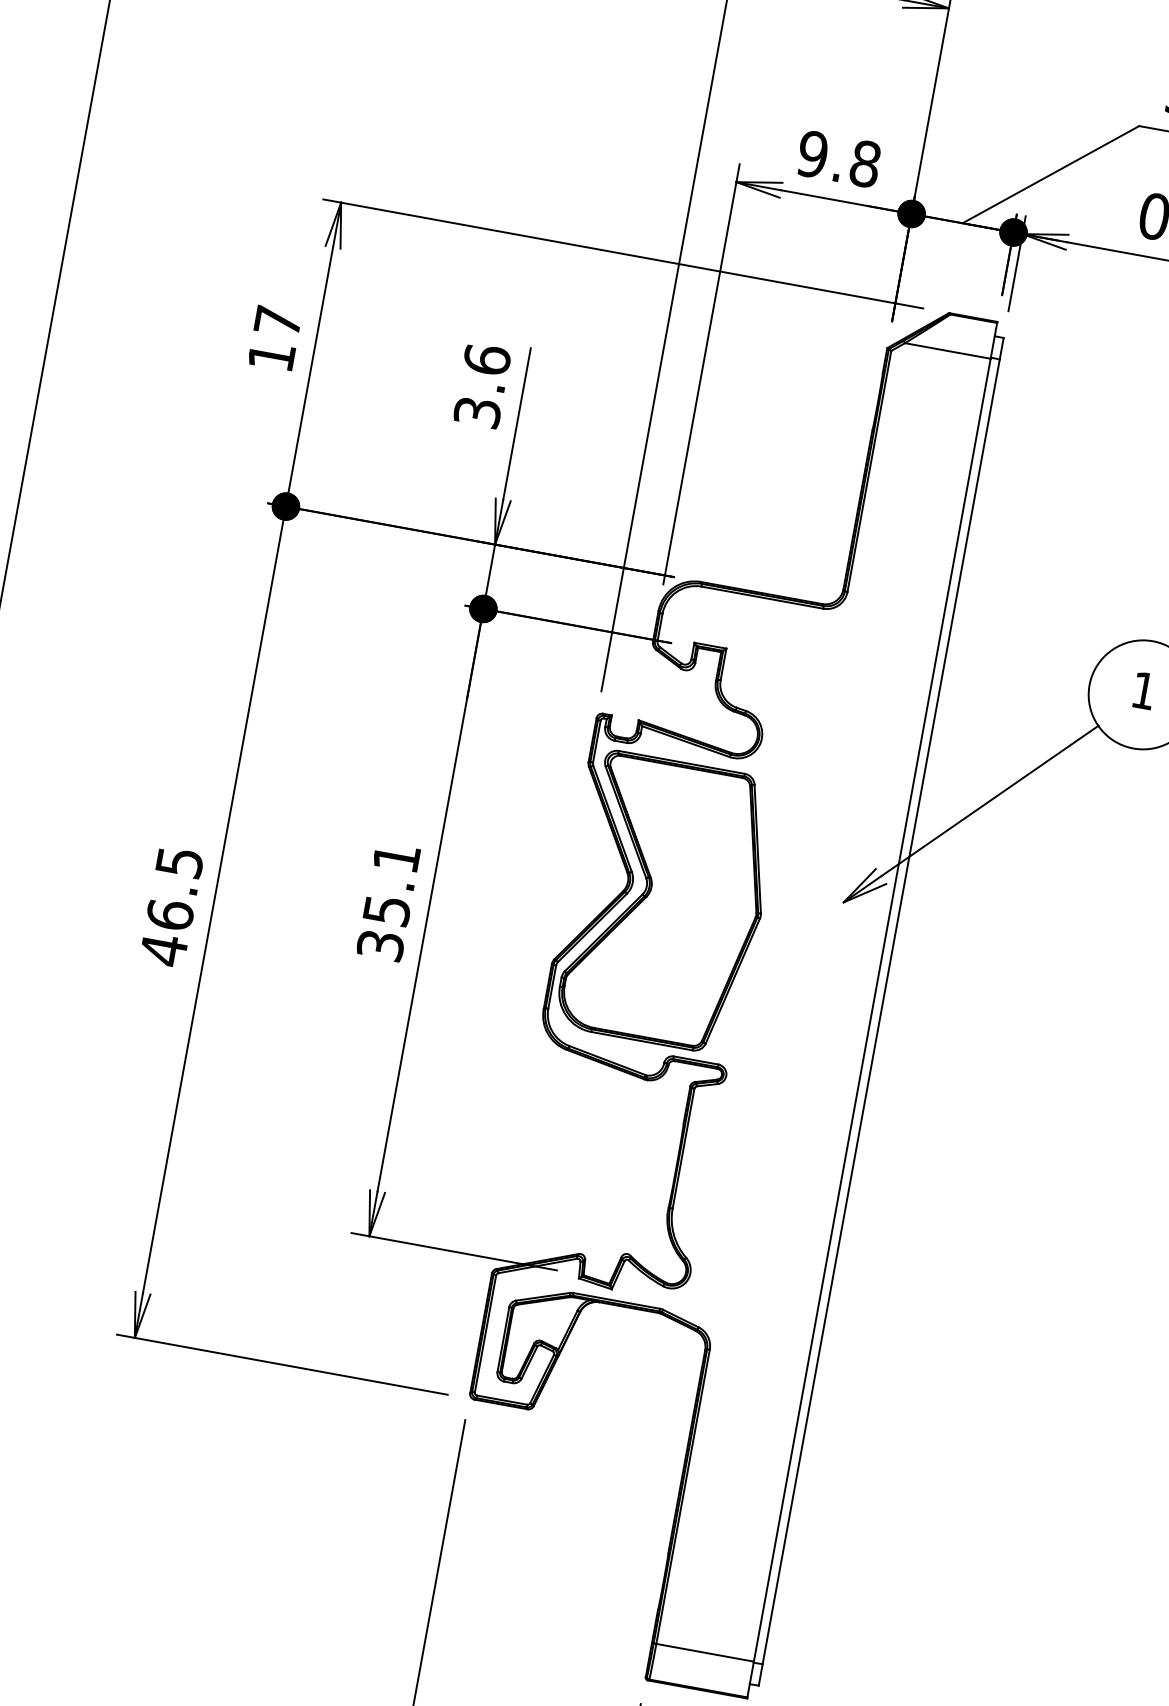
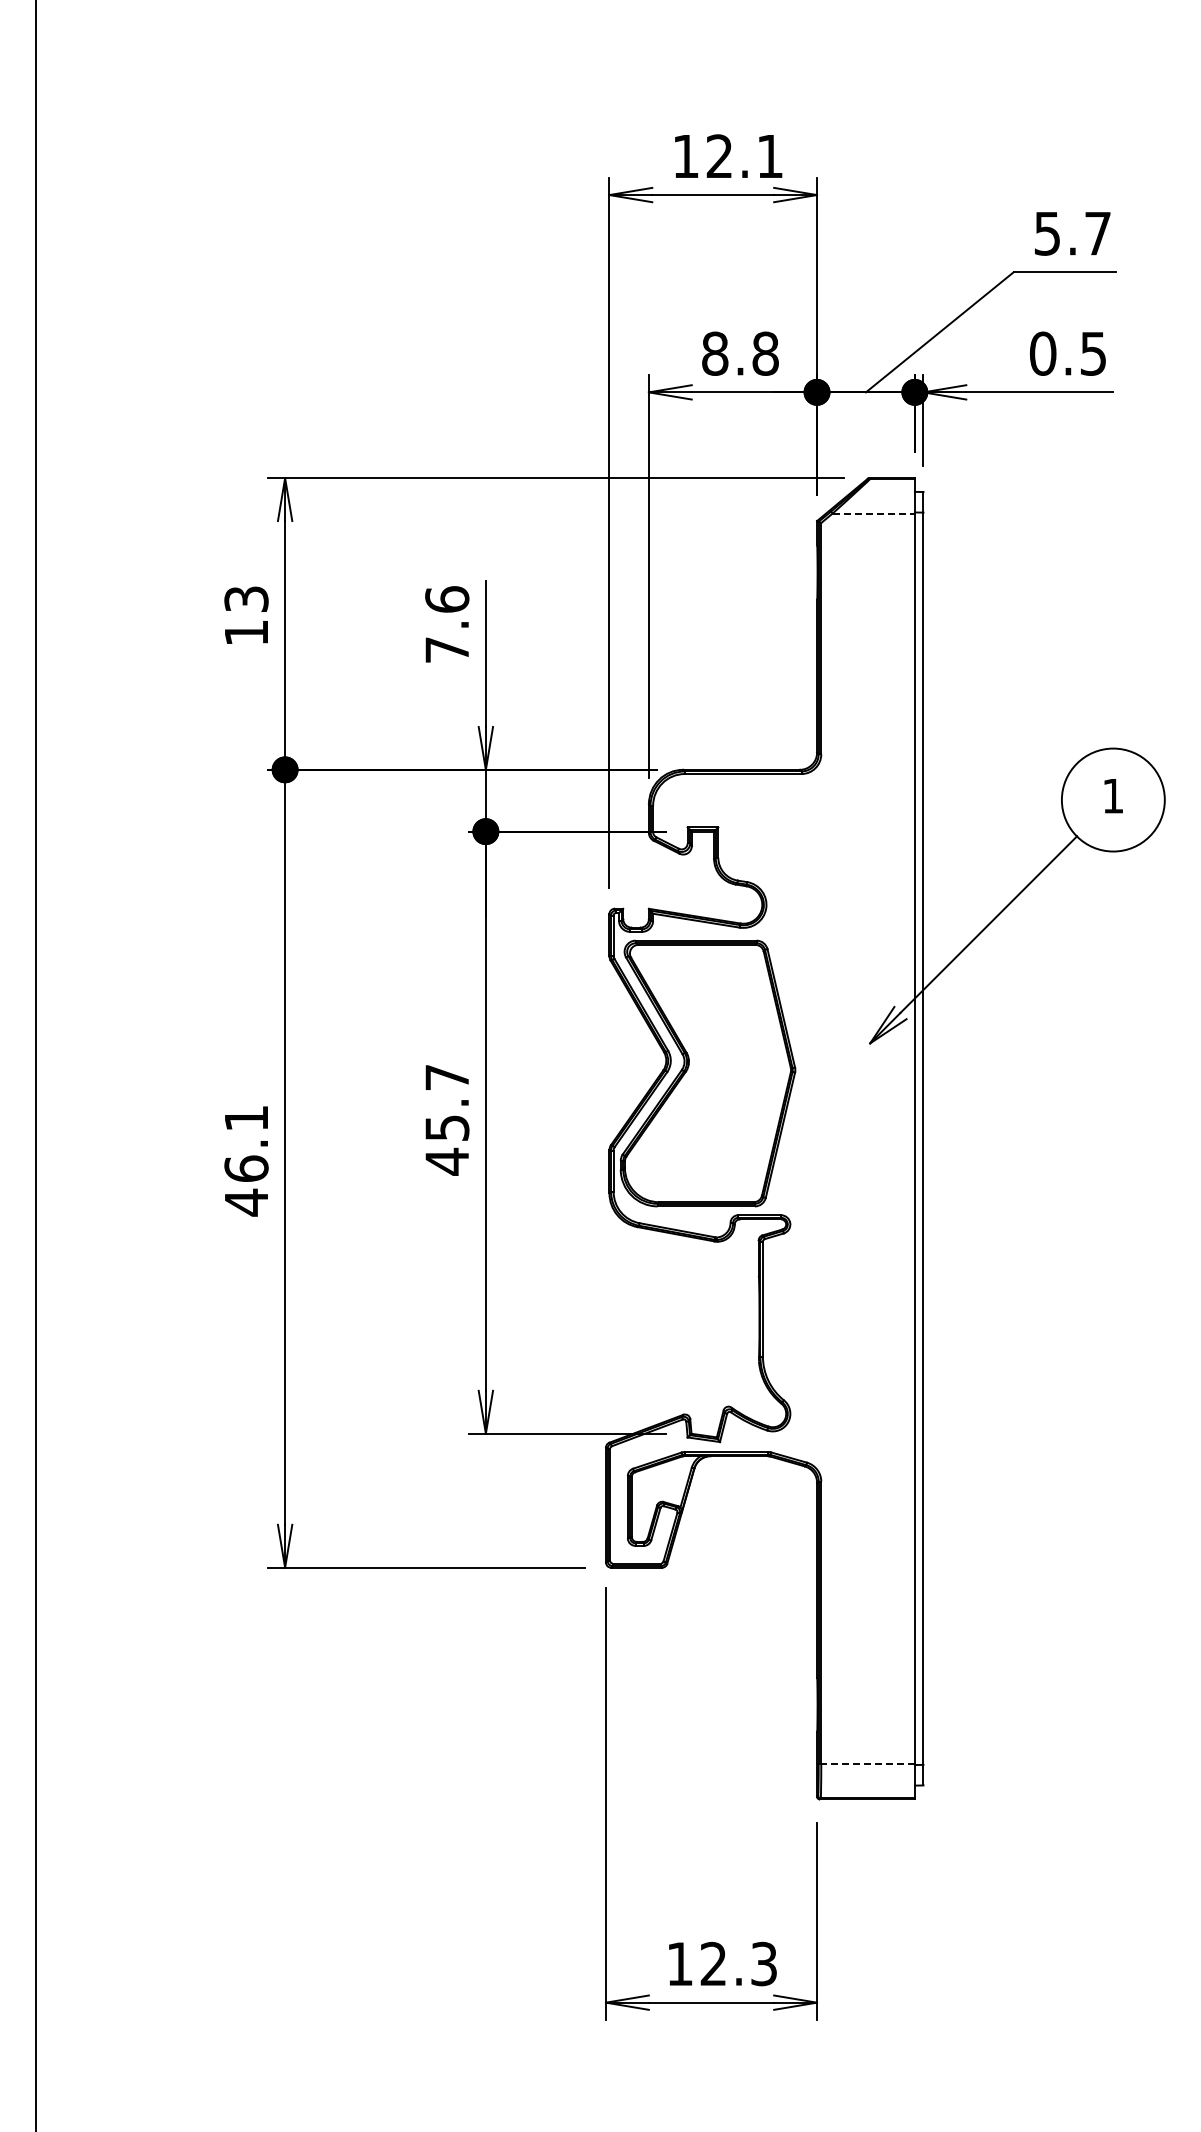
text: (812, 154) -> (714, 353), 9.8 -> 8.8
text: (278, 320) -> (246, 598), 17 -> 13
line: (948, 351) -> (874, 513), solid -> dashed
text: (477, 411) -> (447, 649), 3.6 -> 7.6
text: (179, 862) -> (246, 1118), 46.5 -> 46.1
text: (388, 902) -> (447, 1120), 35.1 -> 45.7
line: (705, 1652) -> (868, 1763), solid -> dashed

